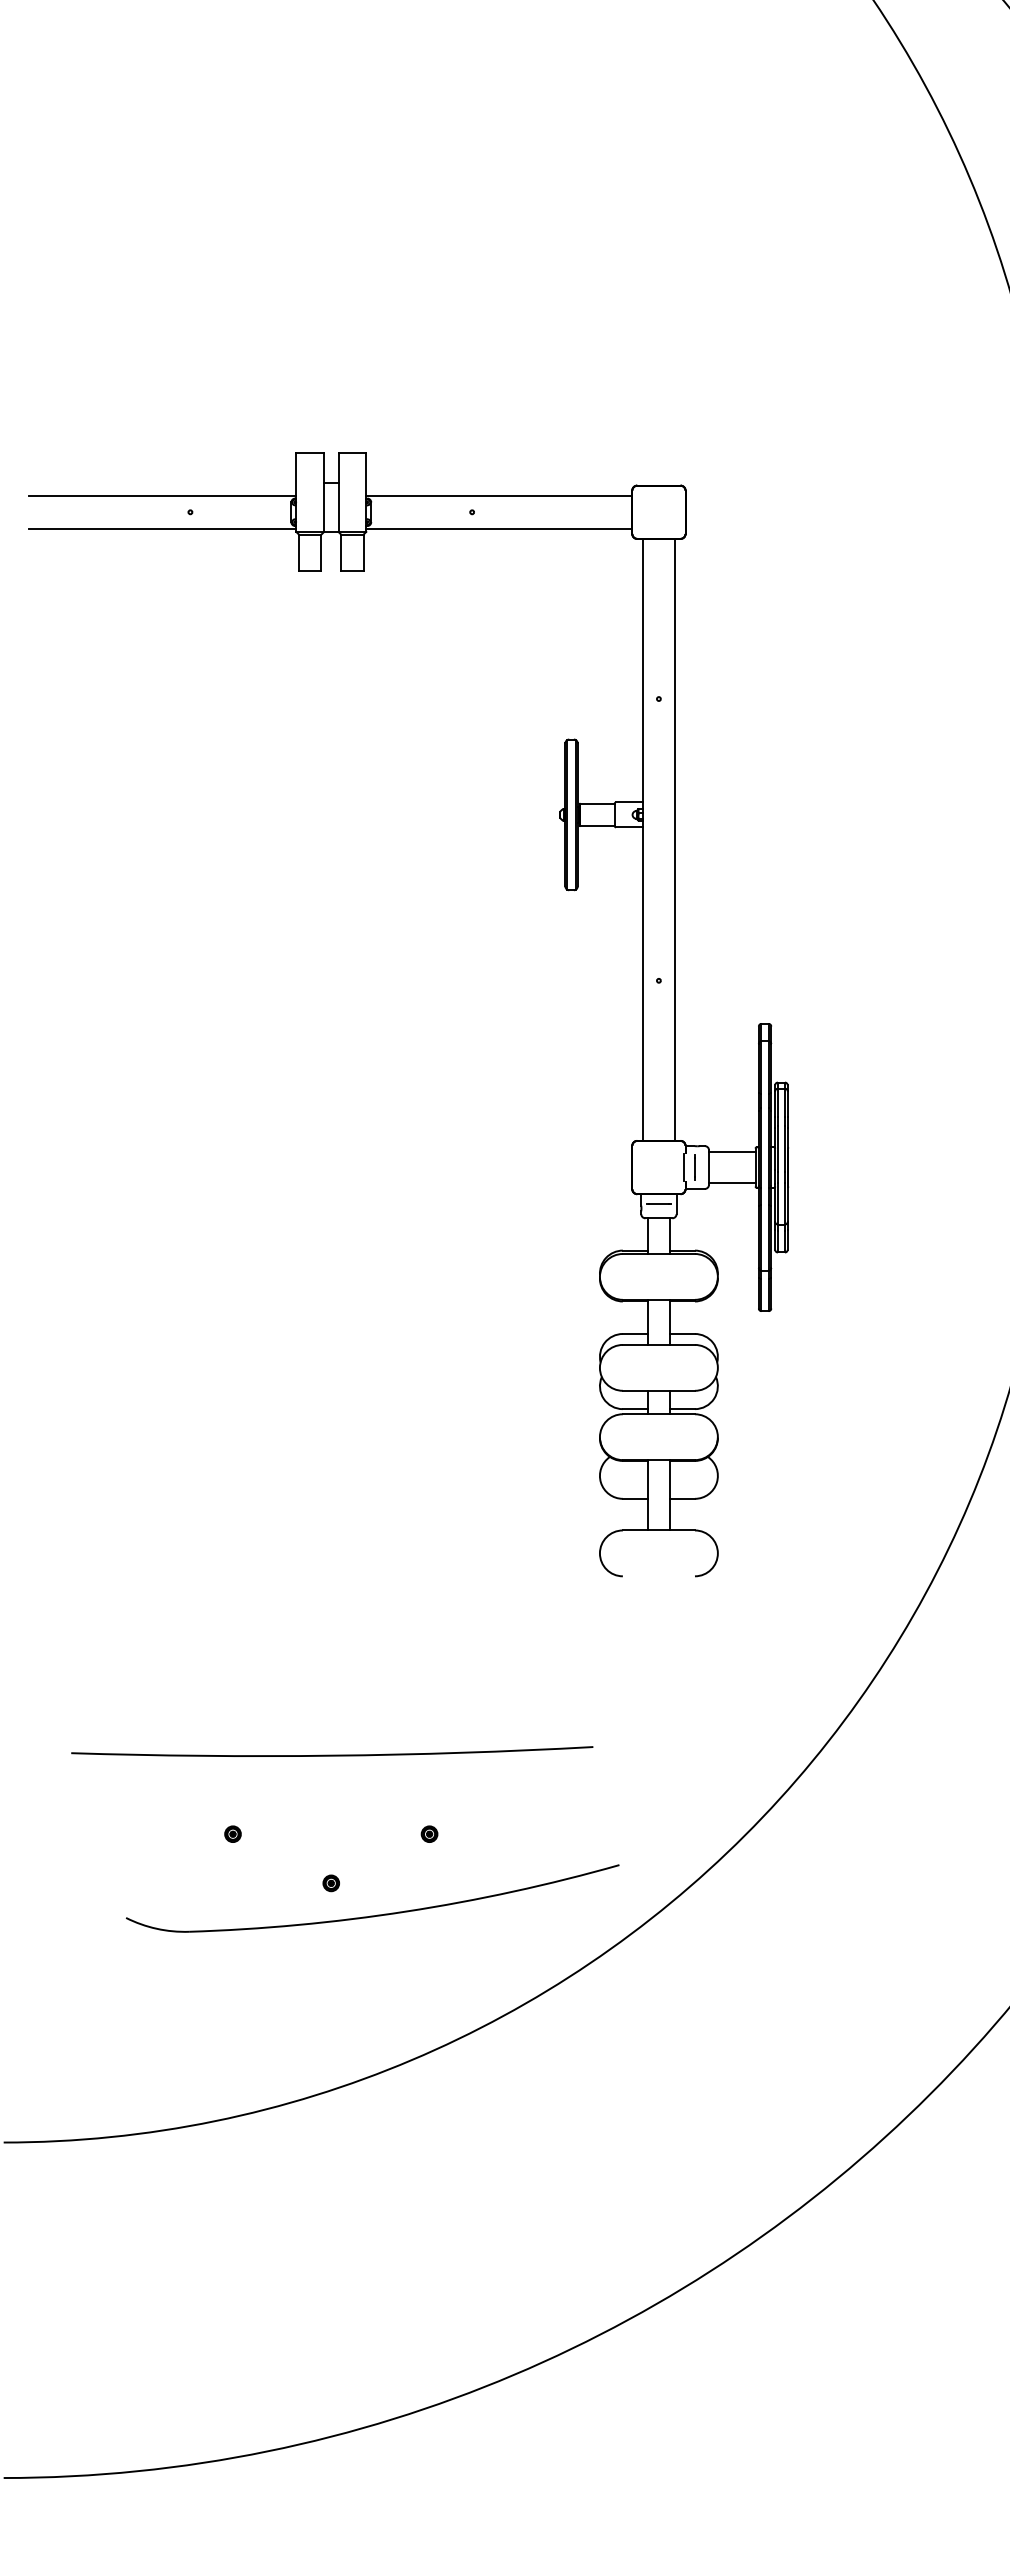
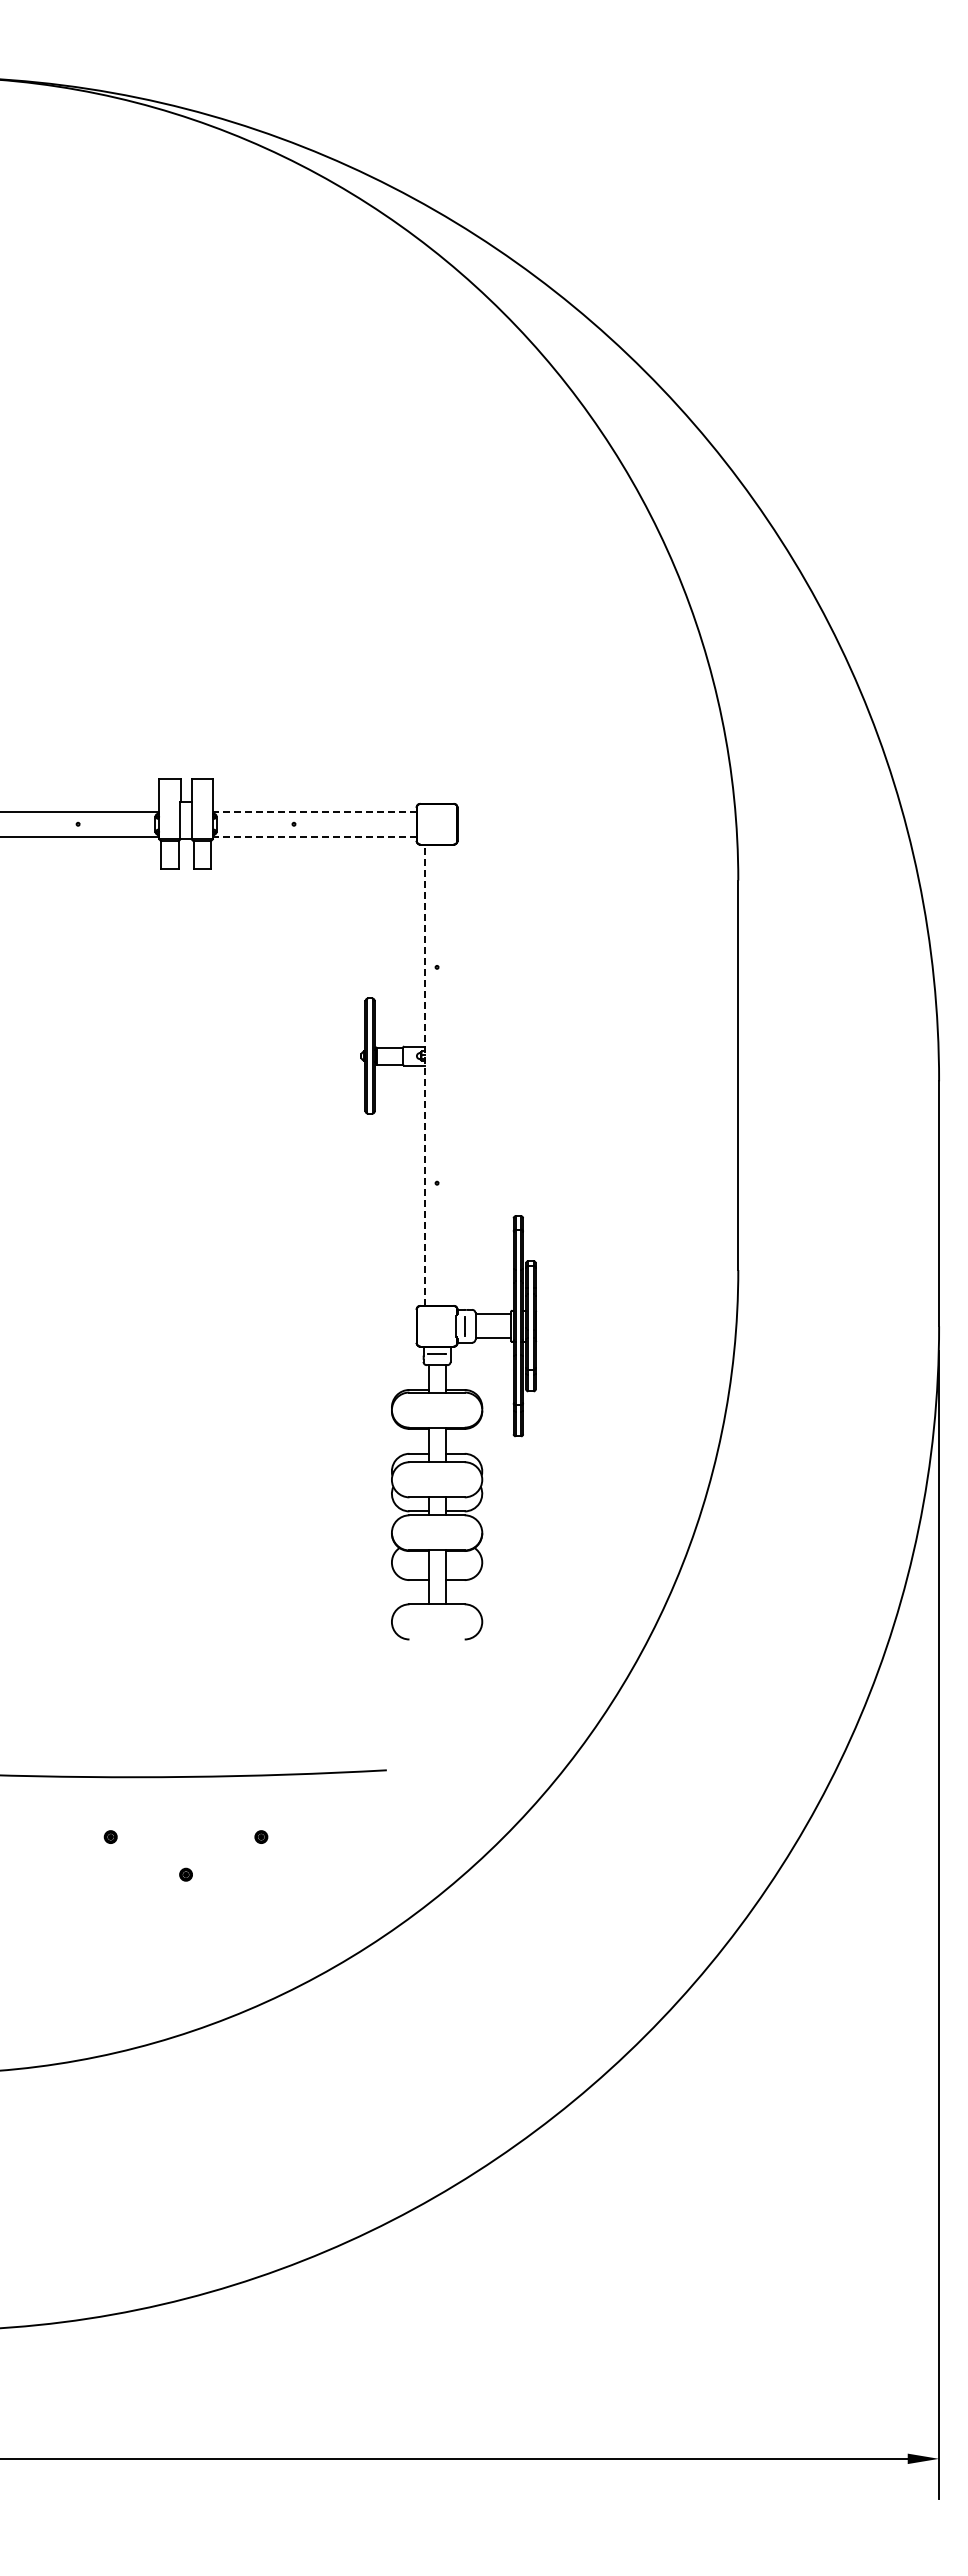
line: (498, 495) -> (314, 811), solid -> dashed
line: (498, 528) -> (314, 836), solid -> dashed
line: (675, 838) -> (449, 1074), removed
line: (642, 840) -> (424, 1075), solid -> dashed
part: (376, 1914) -> (220, 1898), removed

